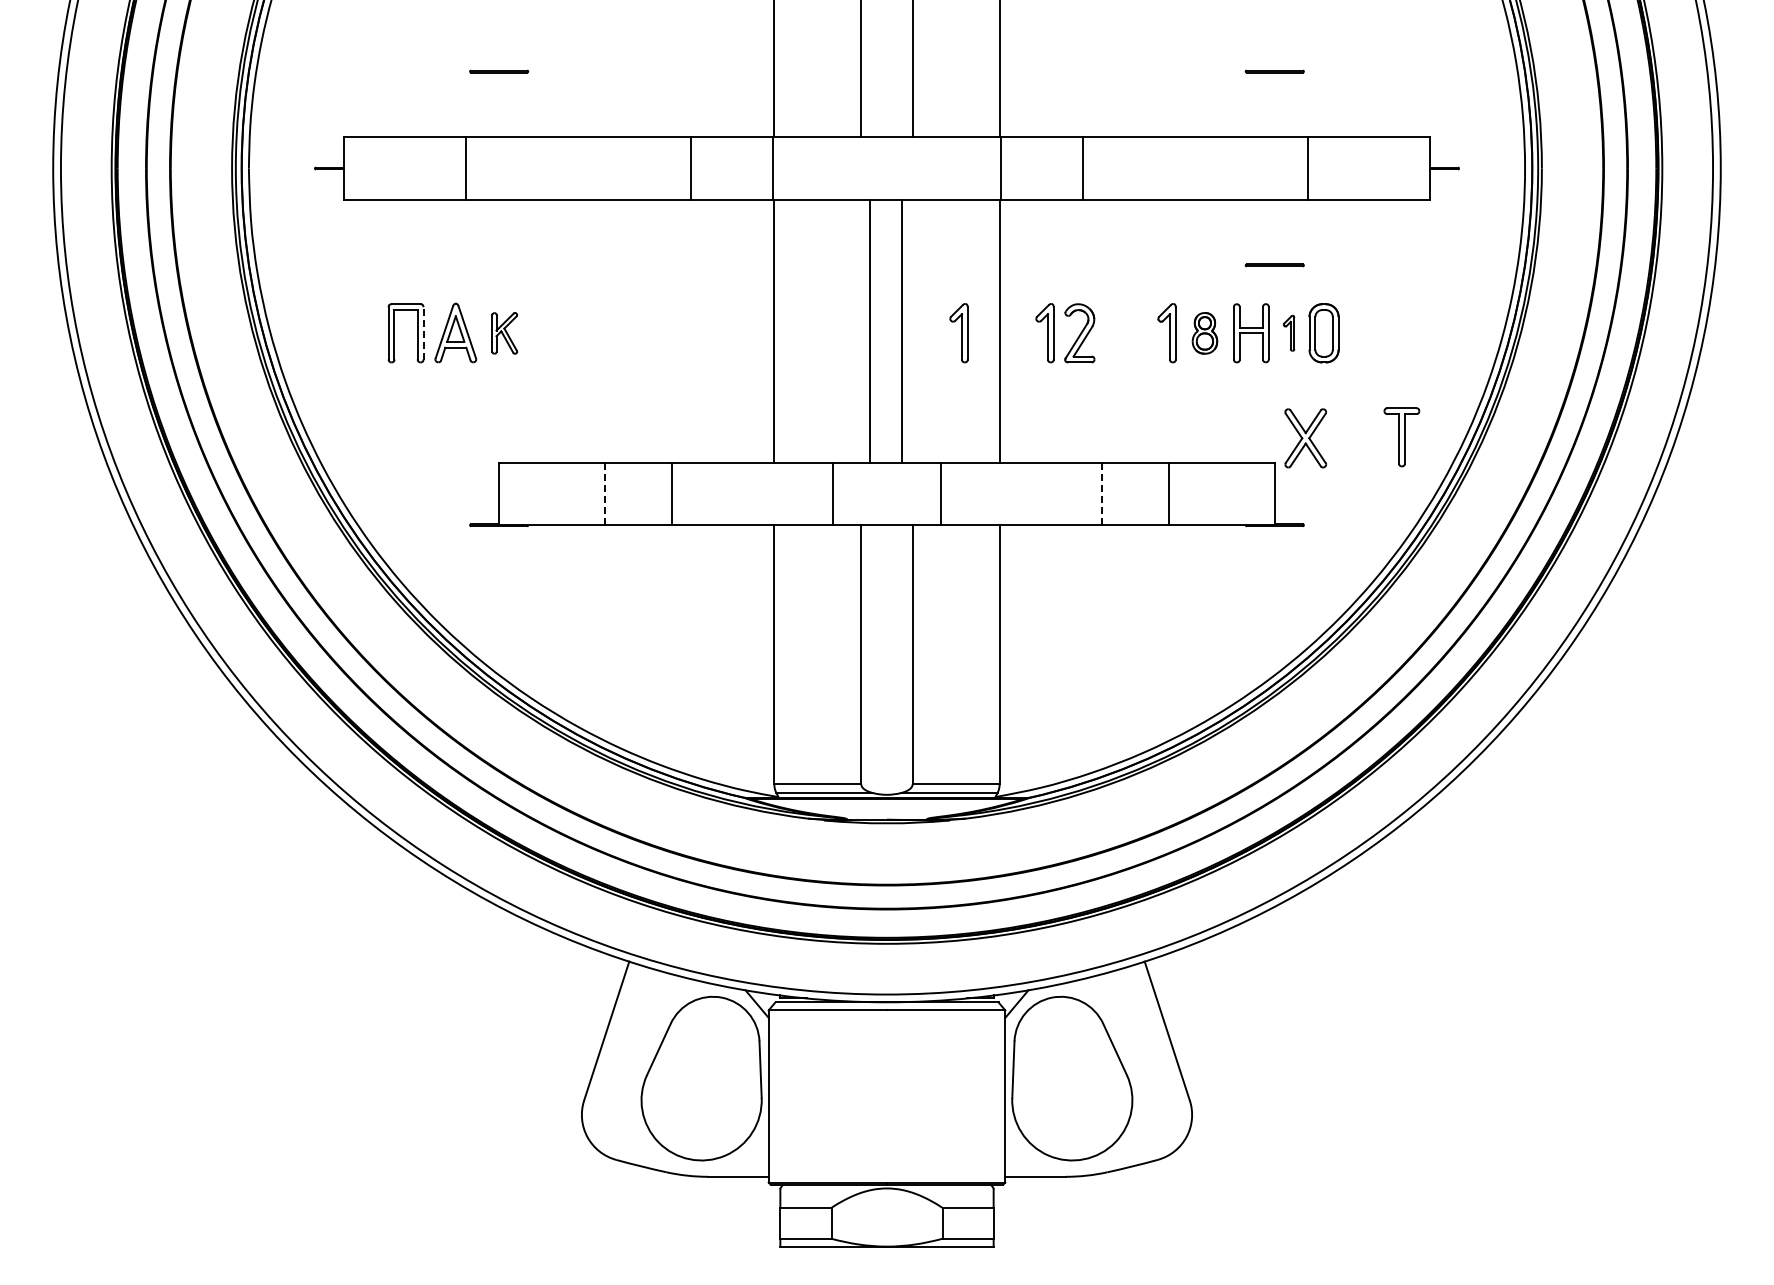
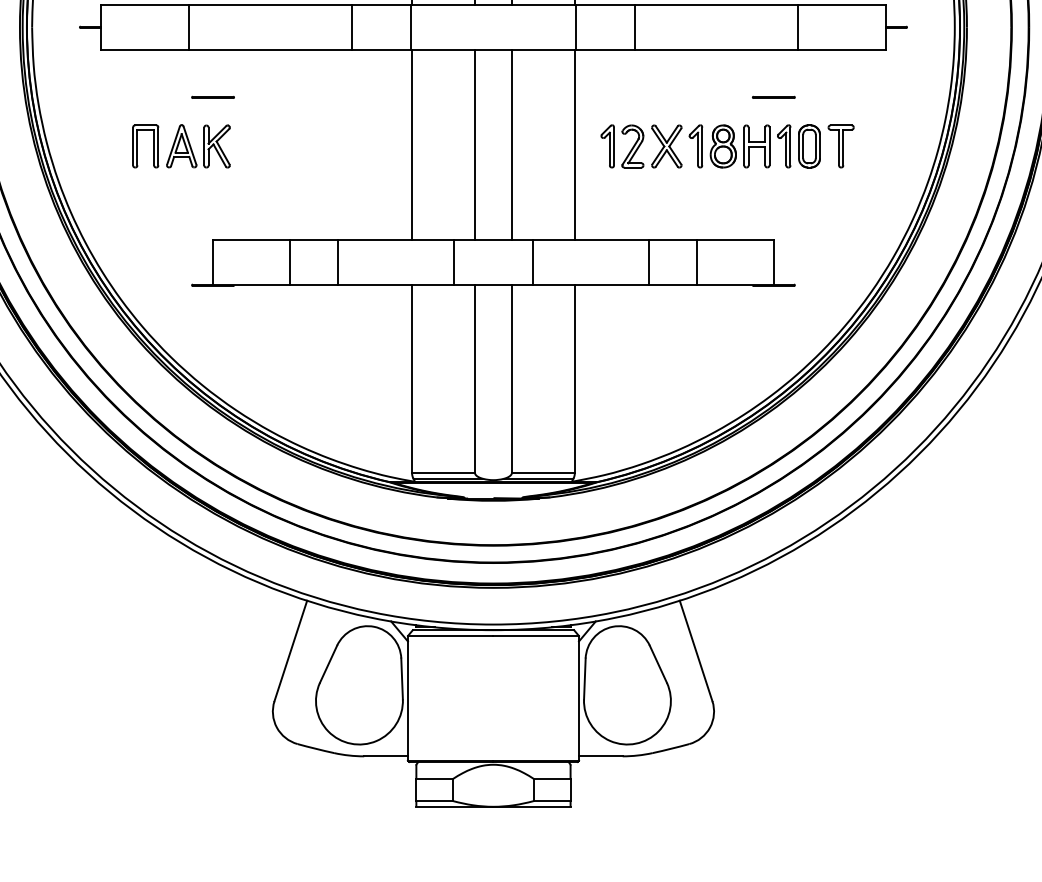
line: (499, 265) -> (213, 97), added
line: (869, 331) -> (511, 145), moved
line: (902, 331) -> (475, 145), moved
line: (423, 332) -> (158, 145), dashed -> solid
part: (504, 333) -> (216, 146), size x1.43
part: (958, 333) -> (545, 146), removed
part: (1204, 333) -> (723, 146), size x1.43
part: (1288, 333) -> (783, 146), size x1.67
part: (1401, 437) -> (840, 146), moved
part: (1305, 438) -> (666, 146), moved
line: (605, 493) -> (289, 262), dashed -> solid
line: (1102, 493) -> (649, 262), dashed -> solid

